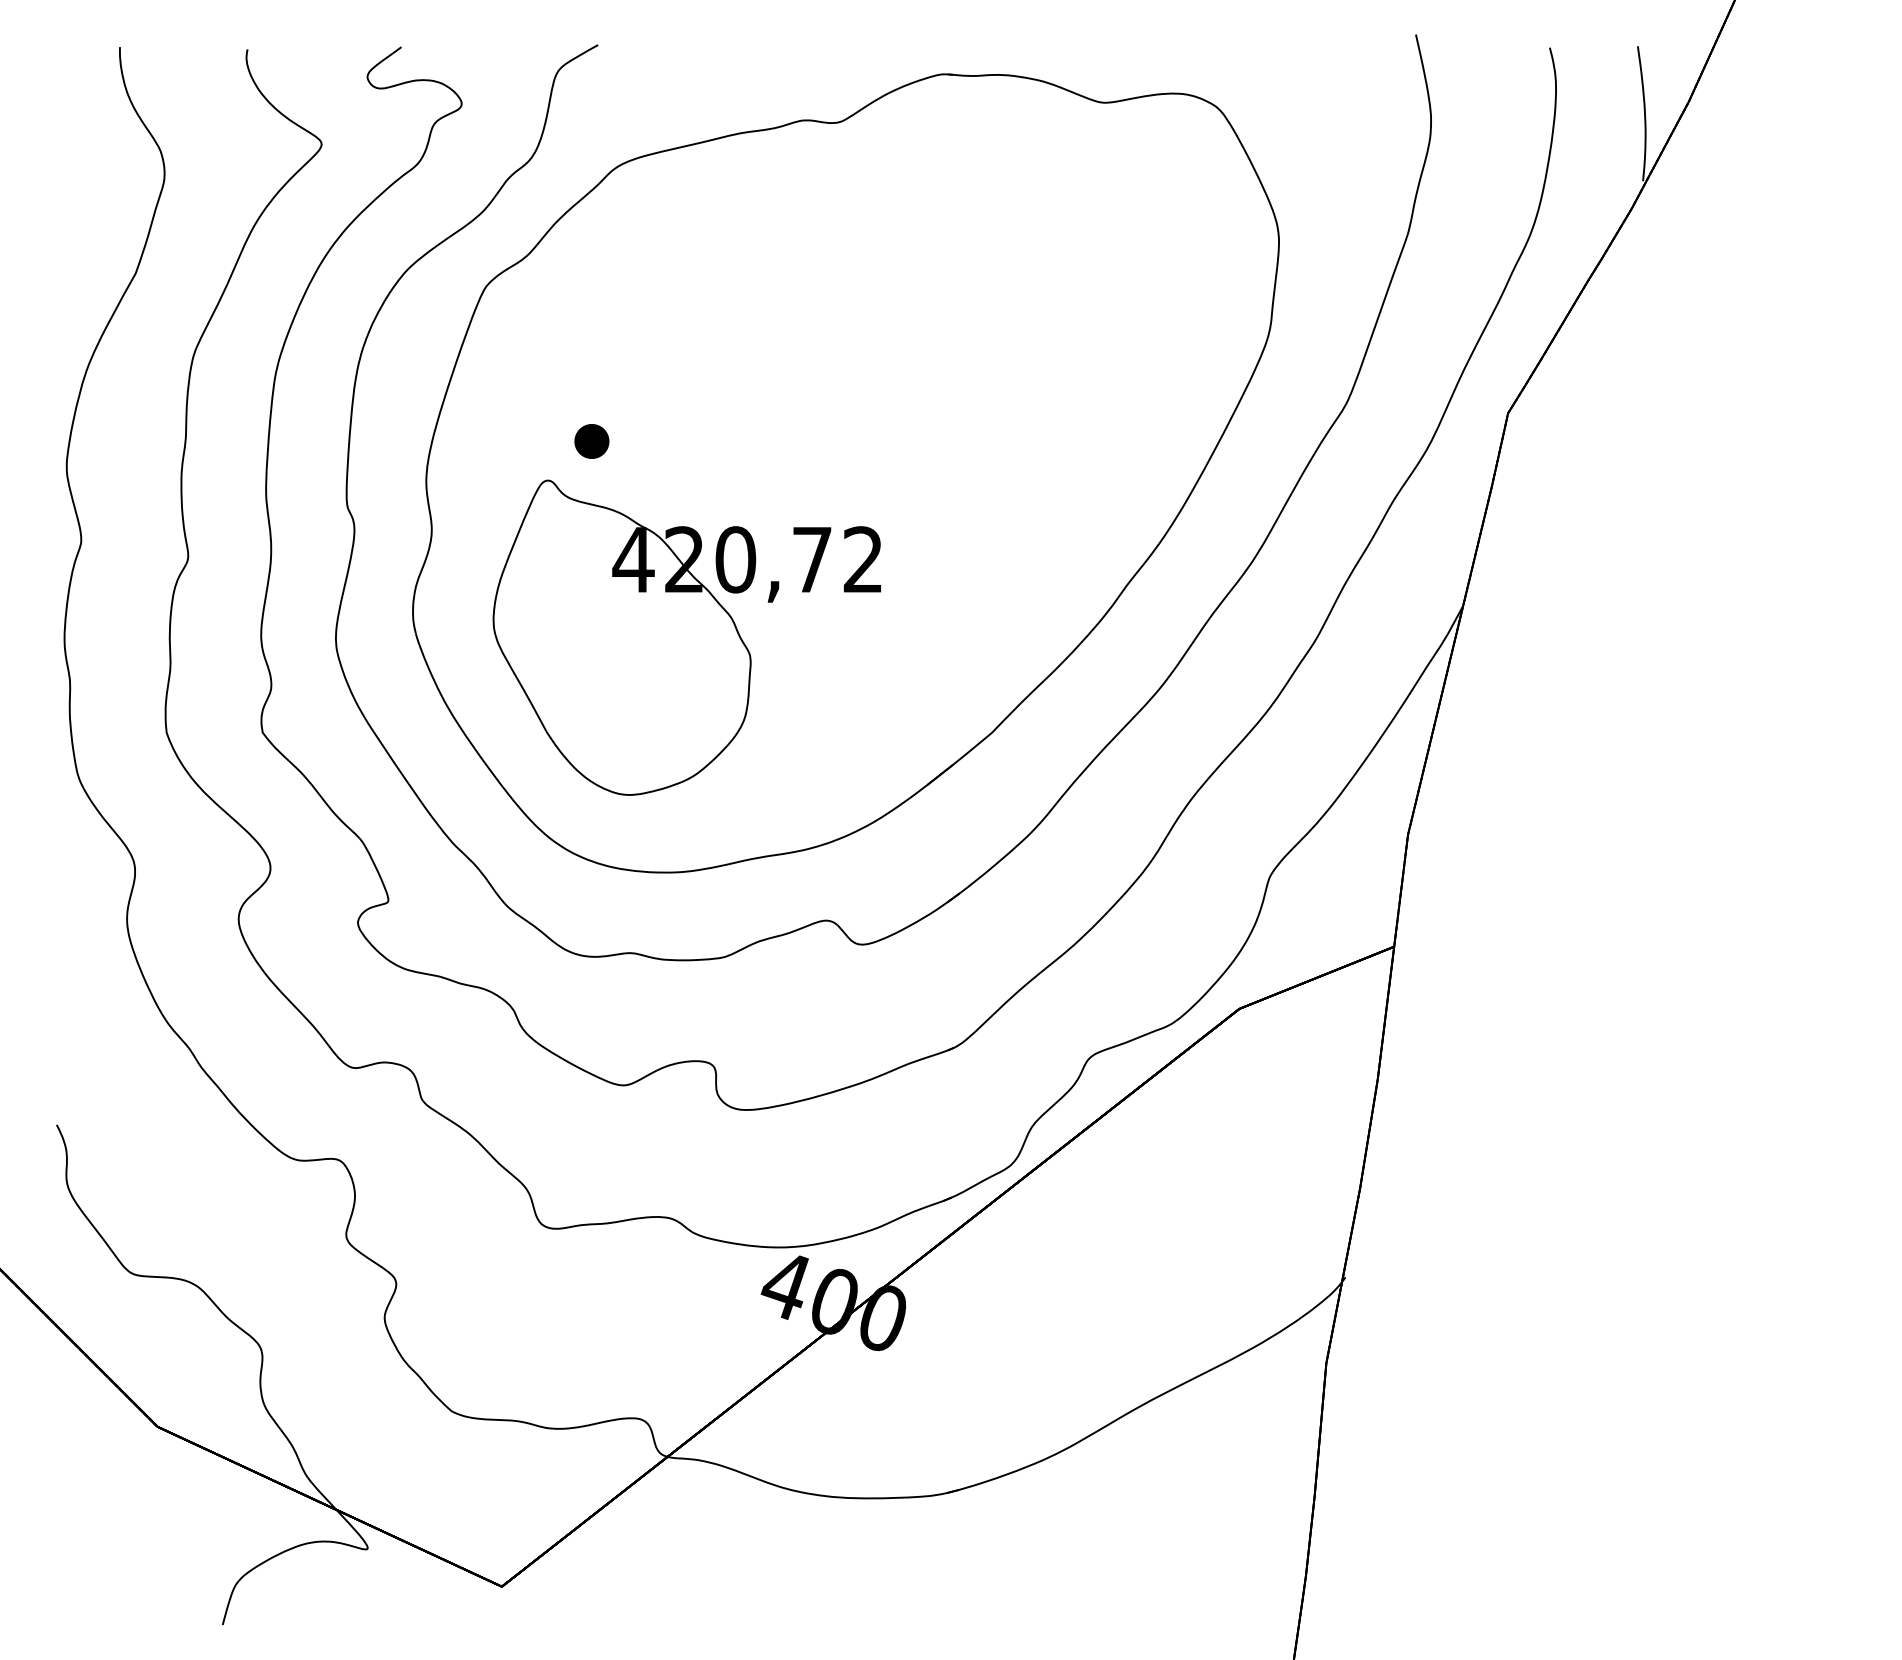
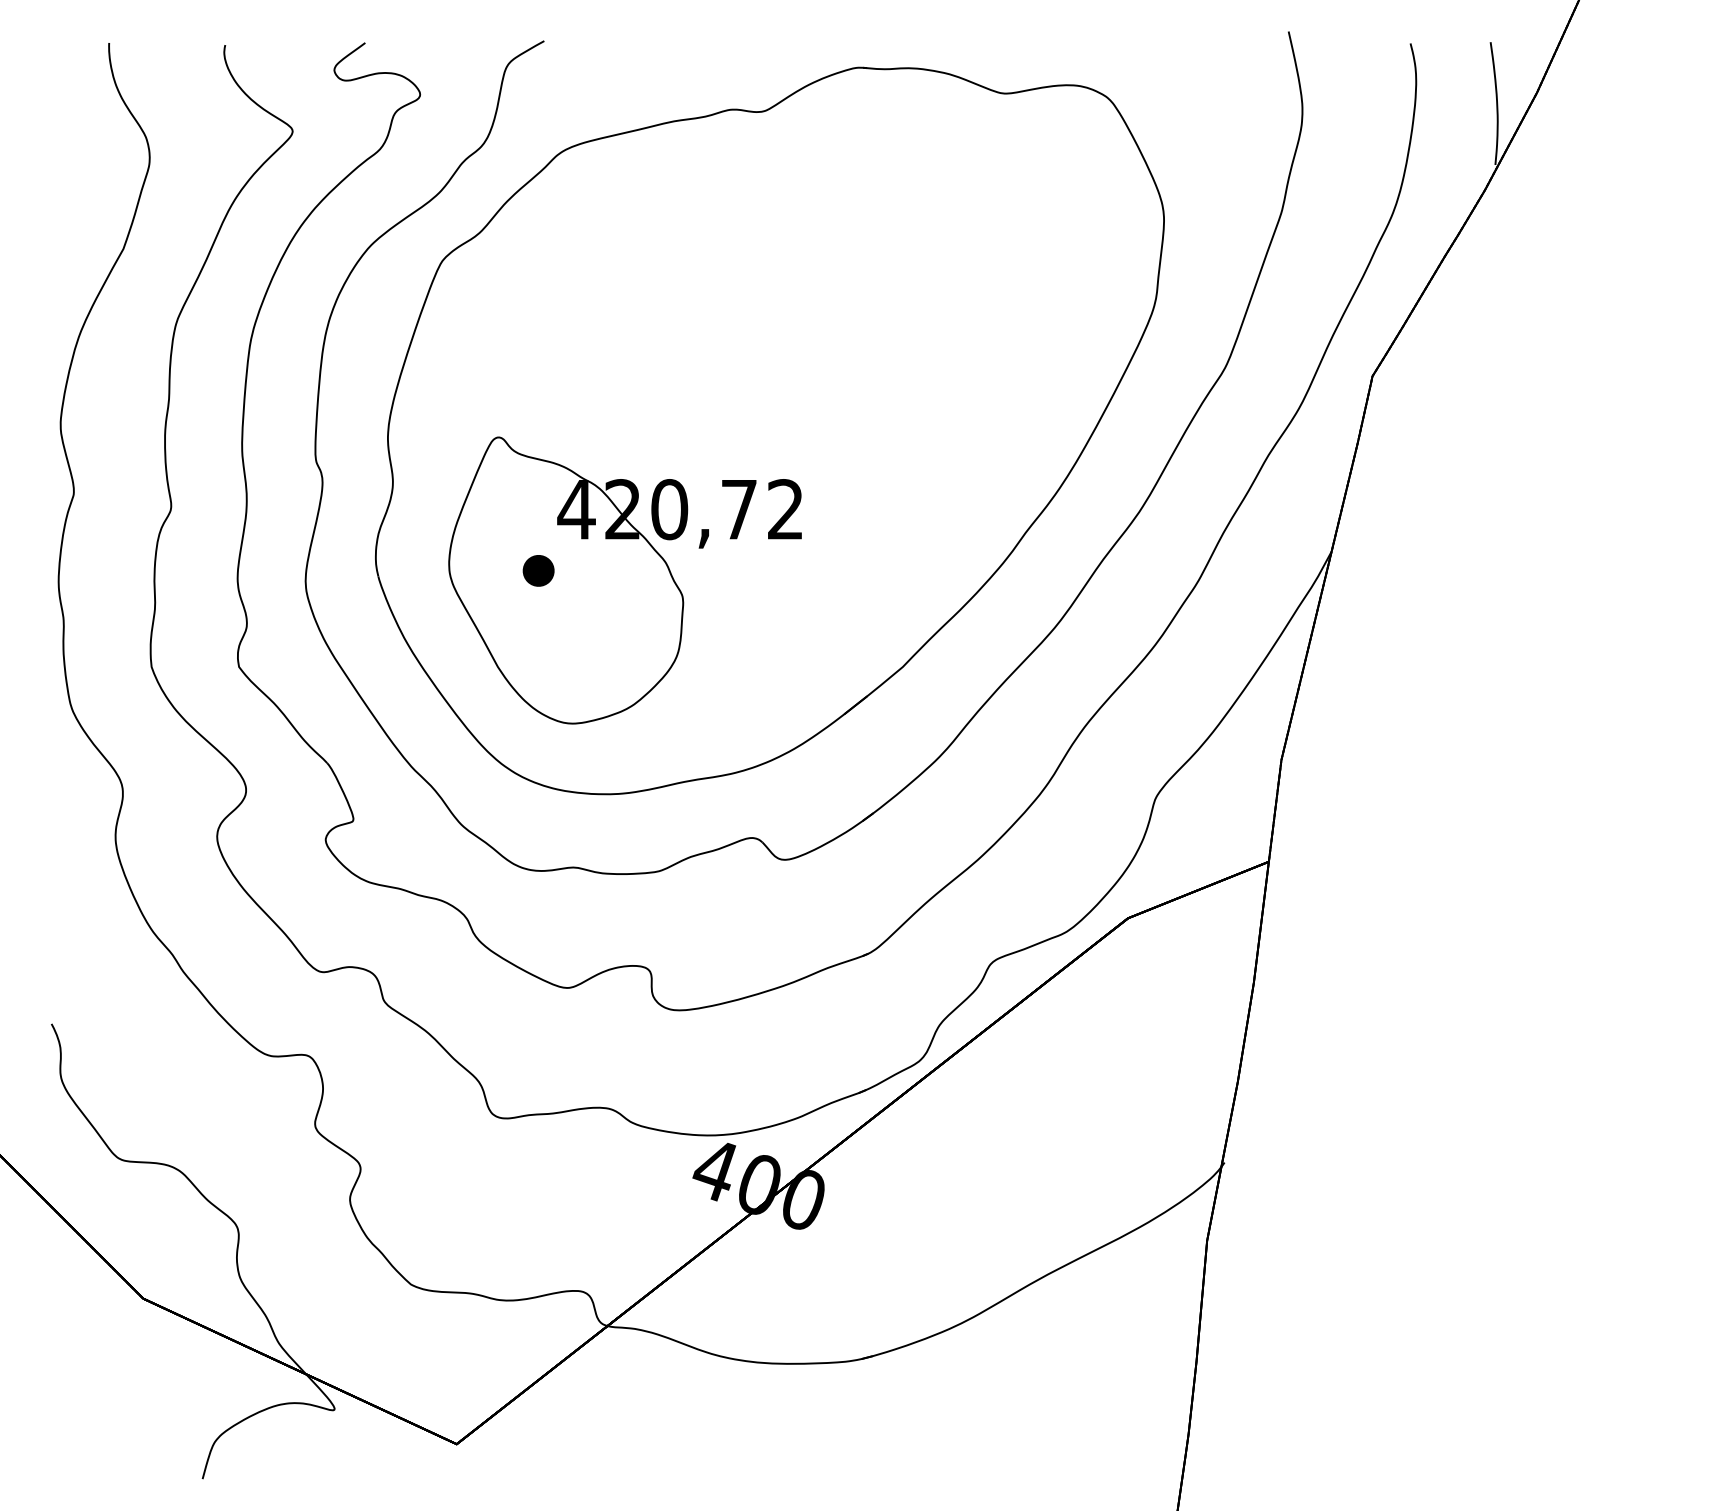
part: (591, 441) -> (538, 570), moved

